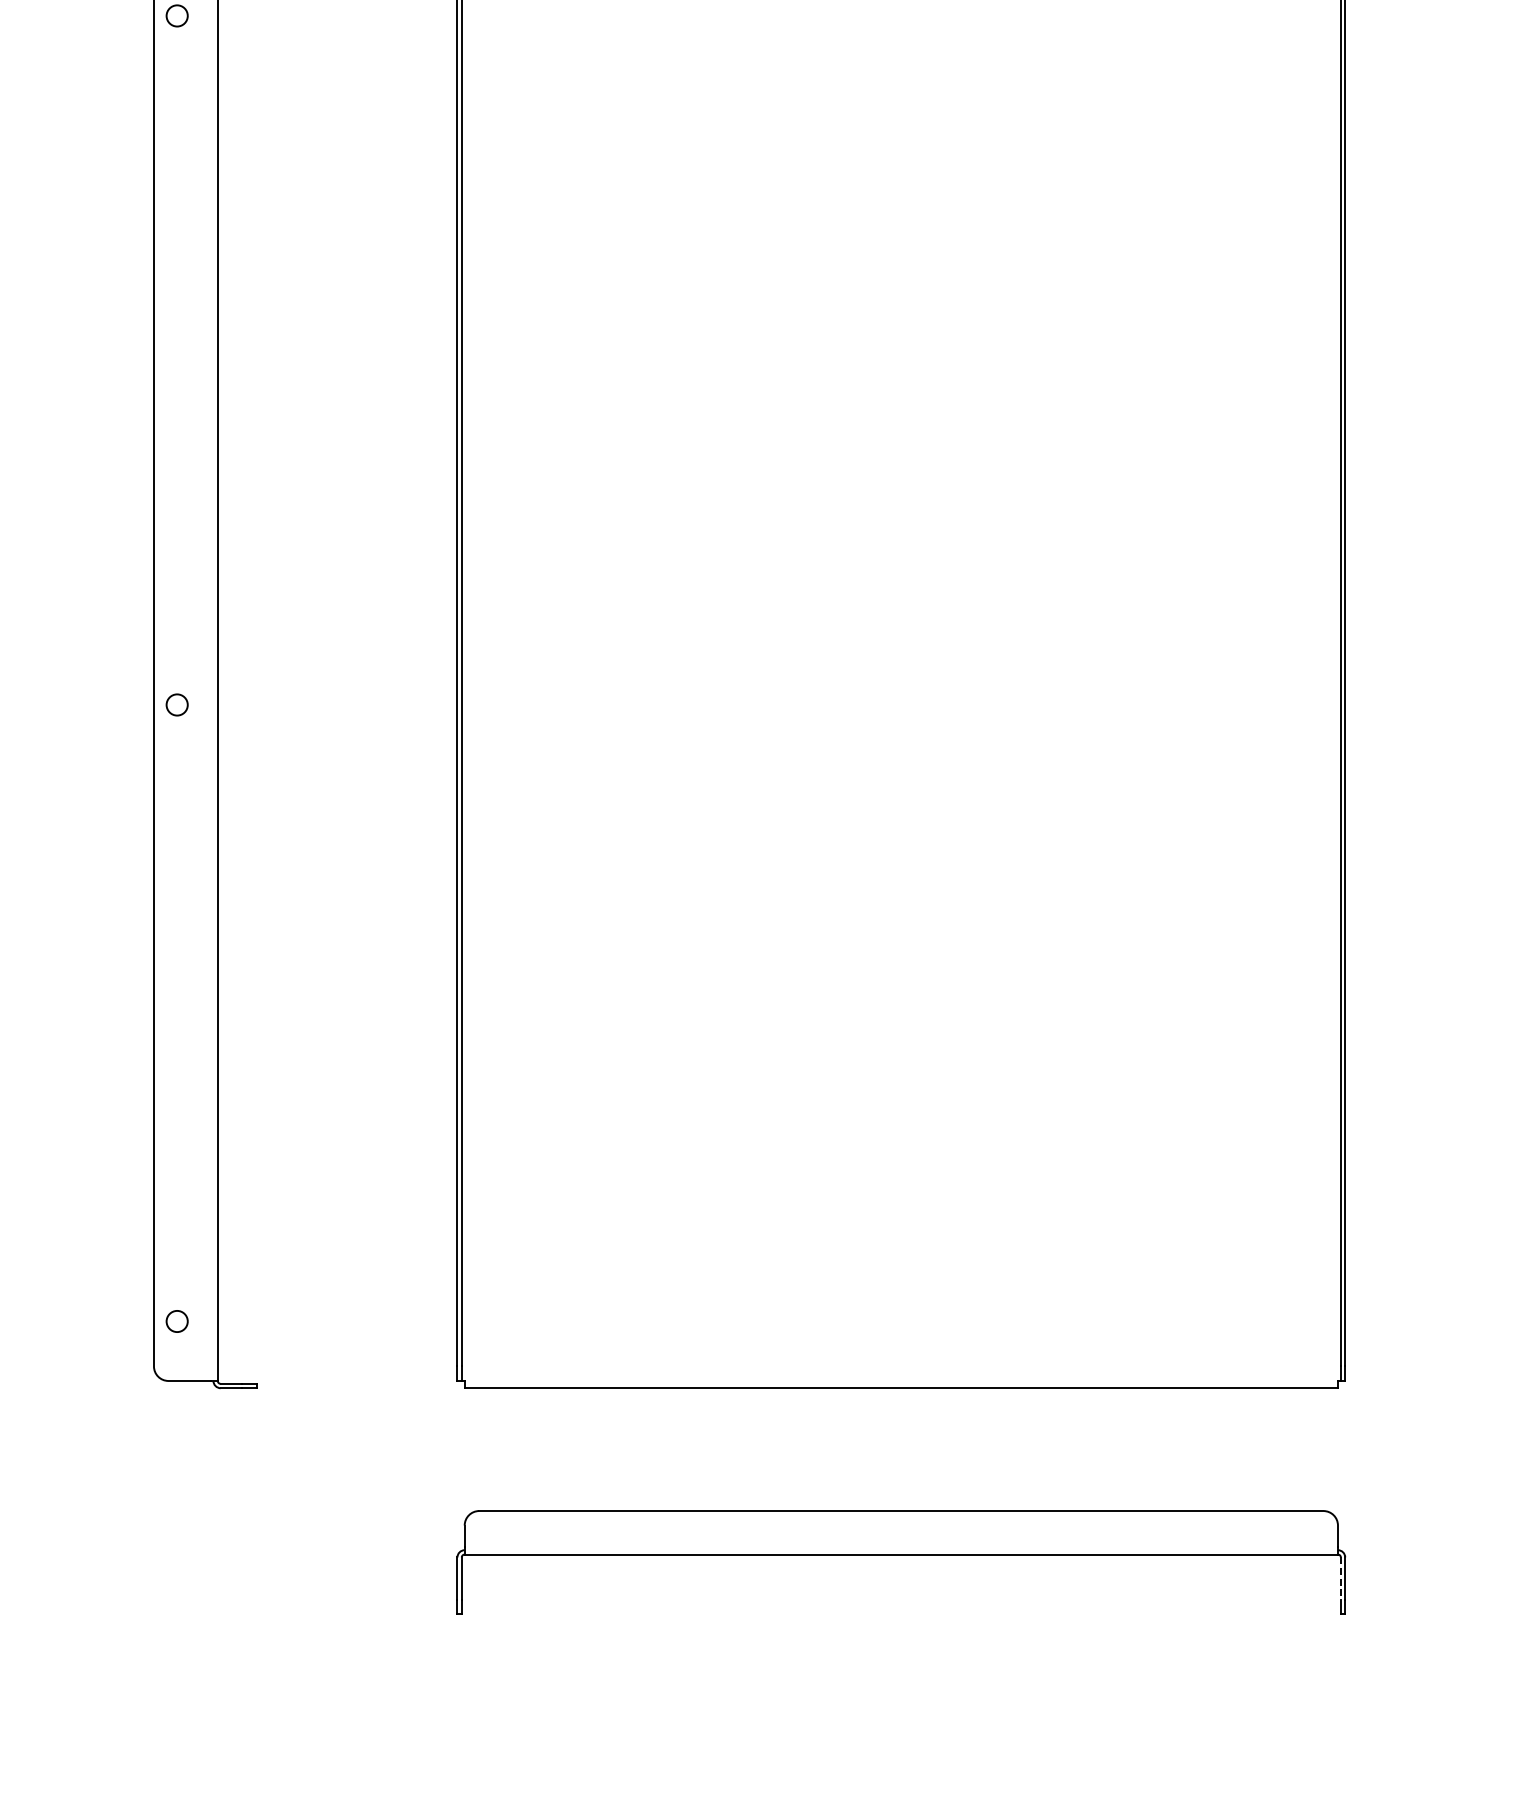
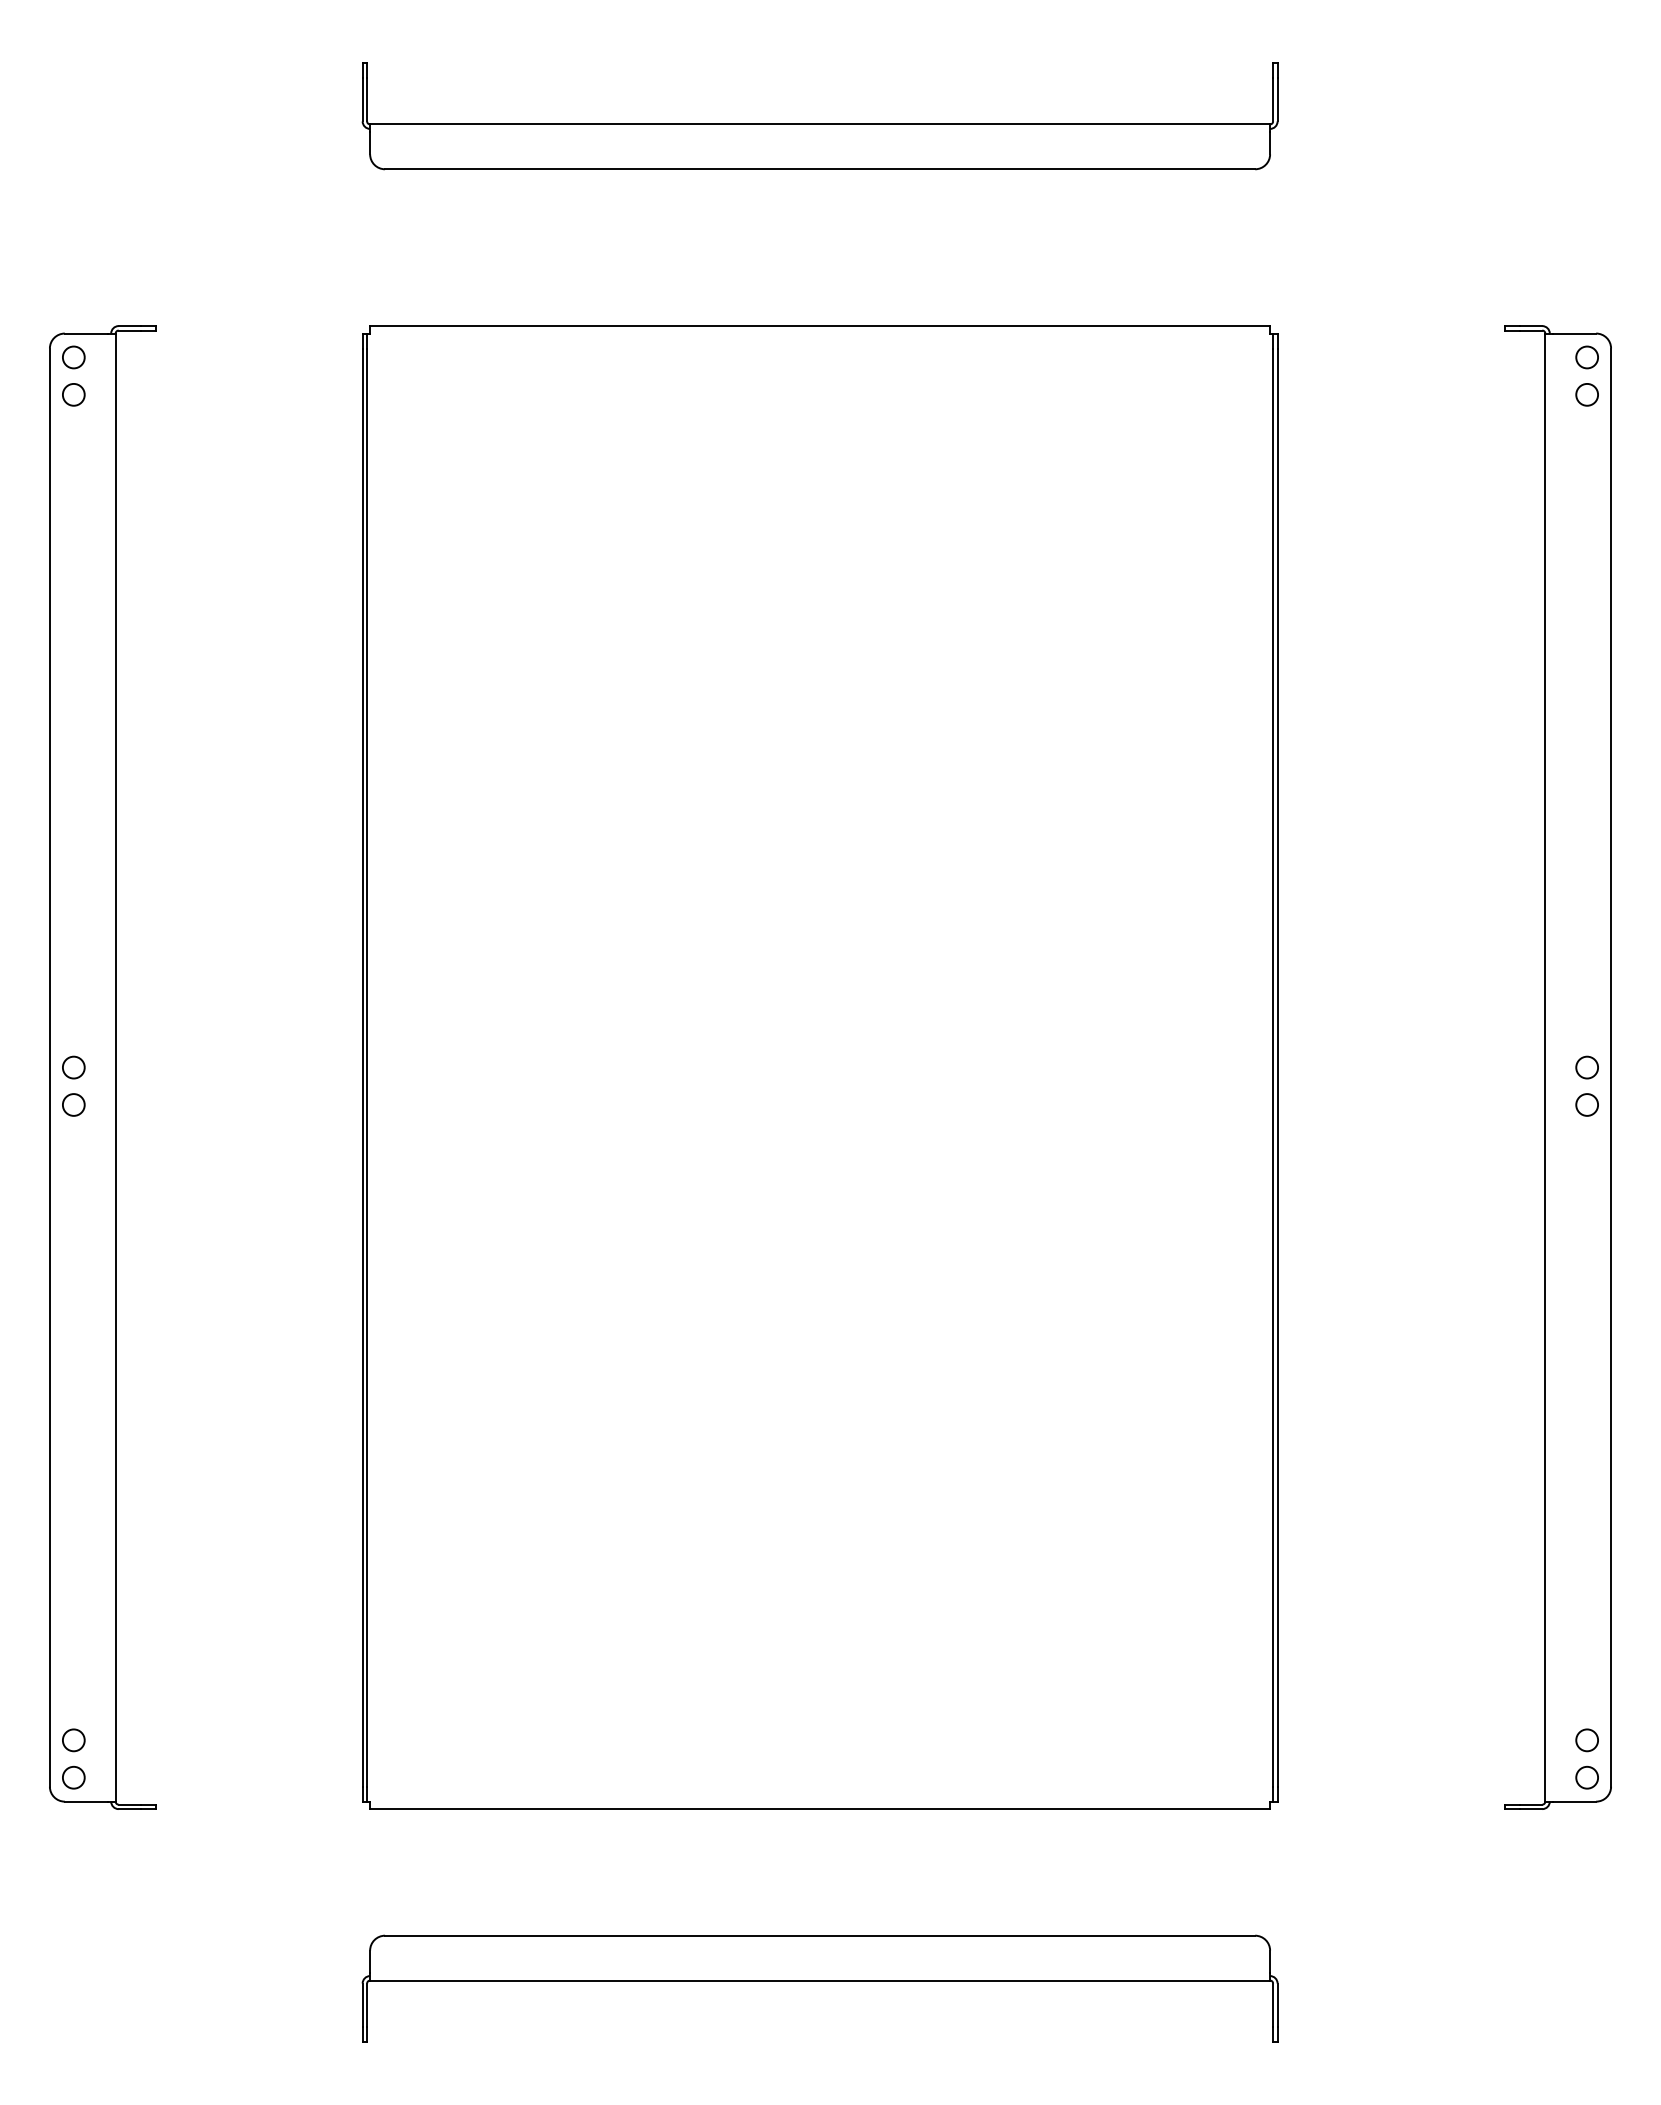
circle: (176, 668) -> (73, 1067), added
circle: (176, 1357) -> (73, 1777), added
line: (1341, 1578) -> (1273, 2005), dashed -> solid

